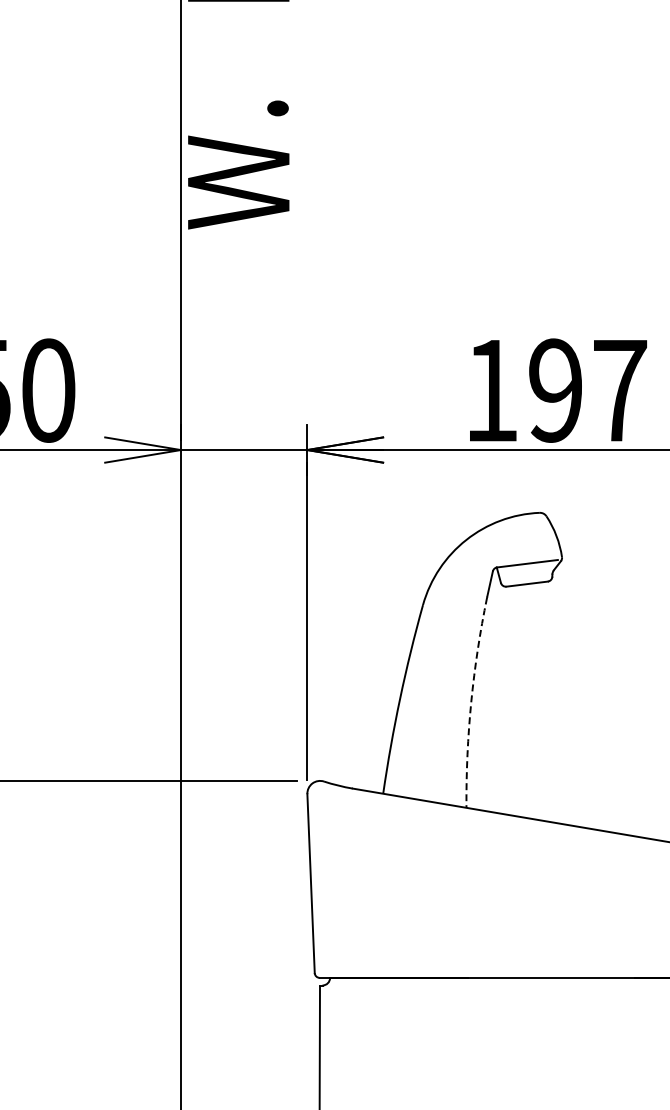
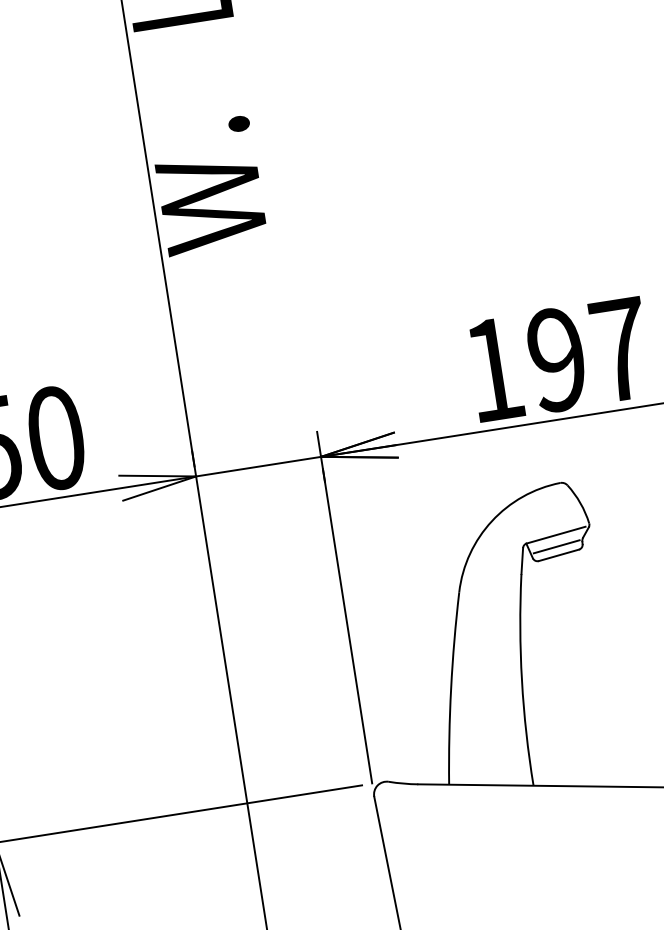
line: (525, 575) -> (555, 547), added
arc: (471, 702) -> (522, 680), dashed -> solid

